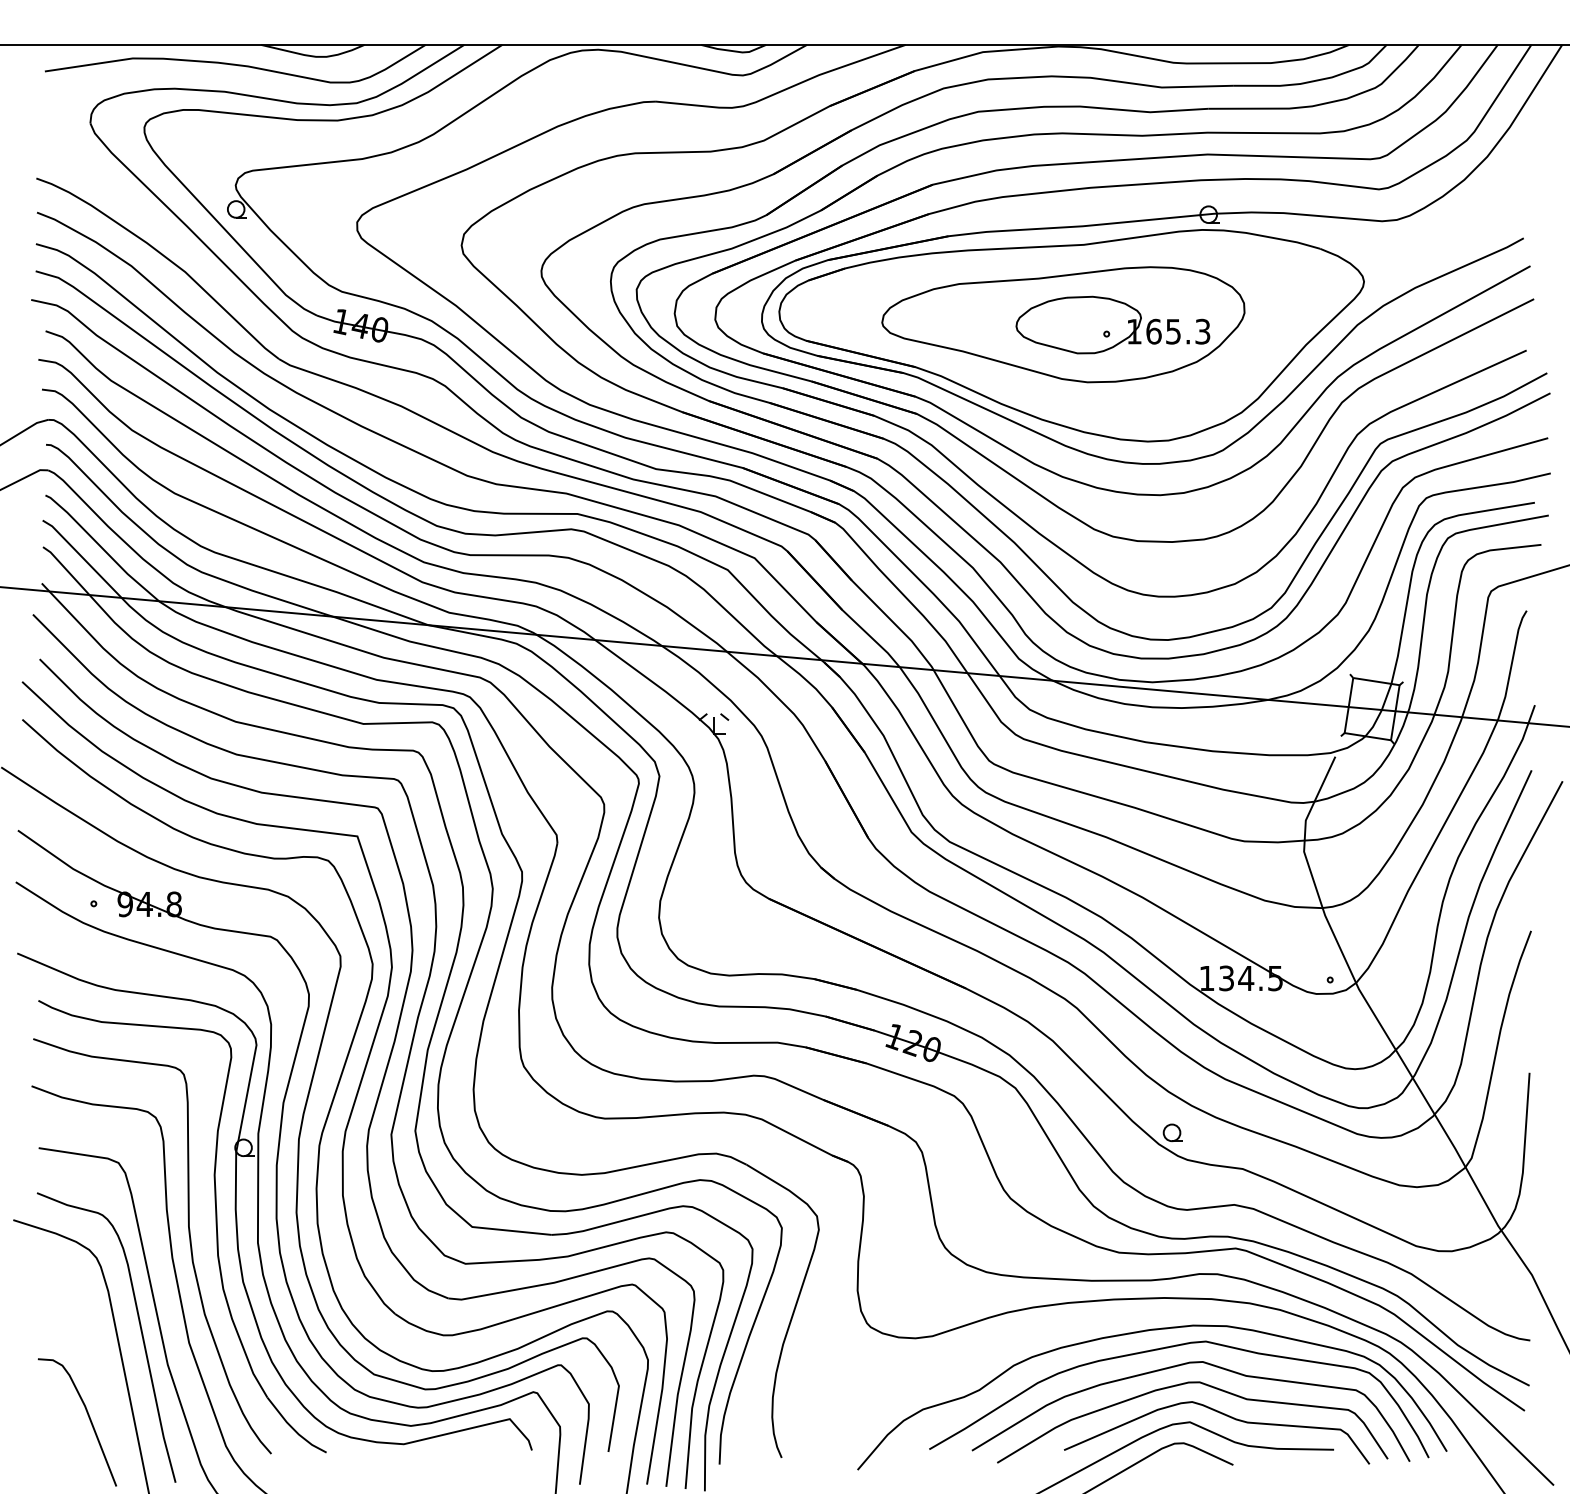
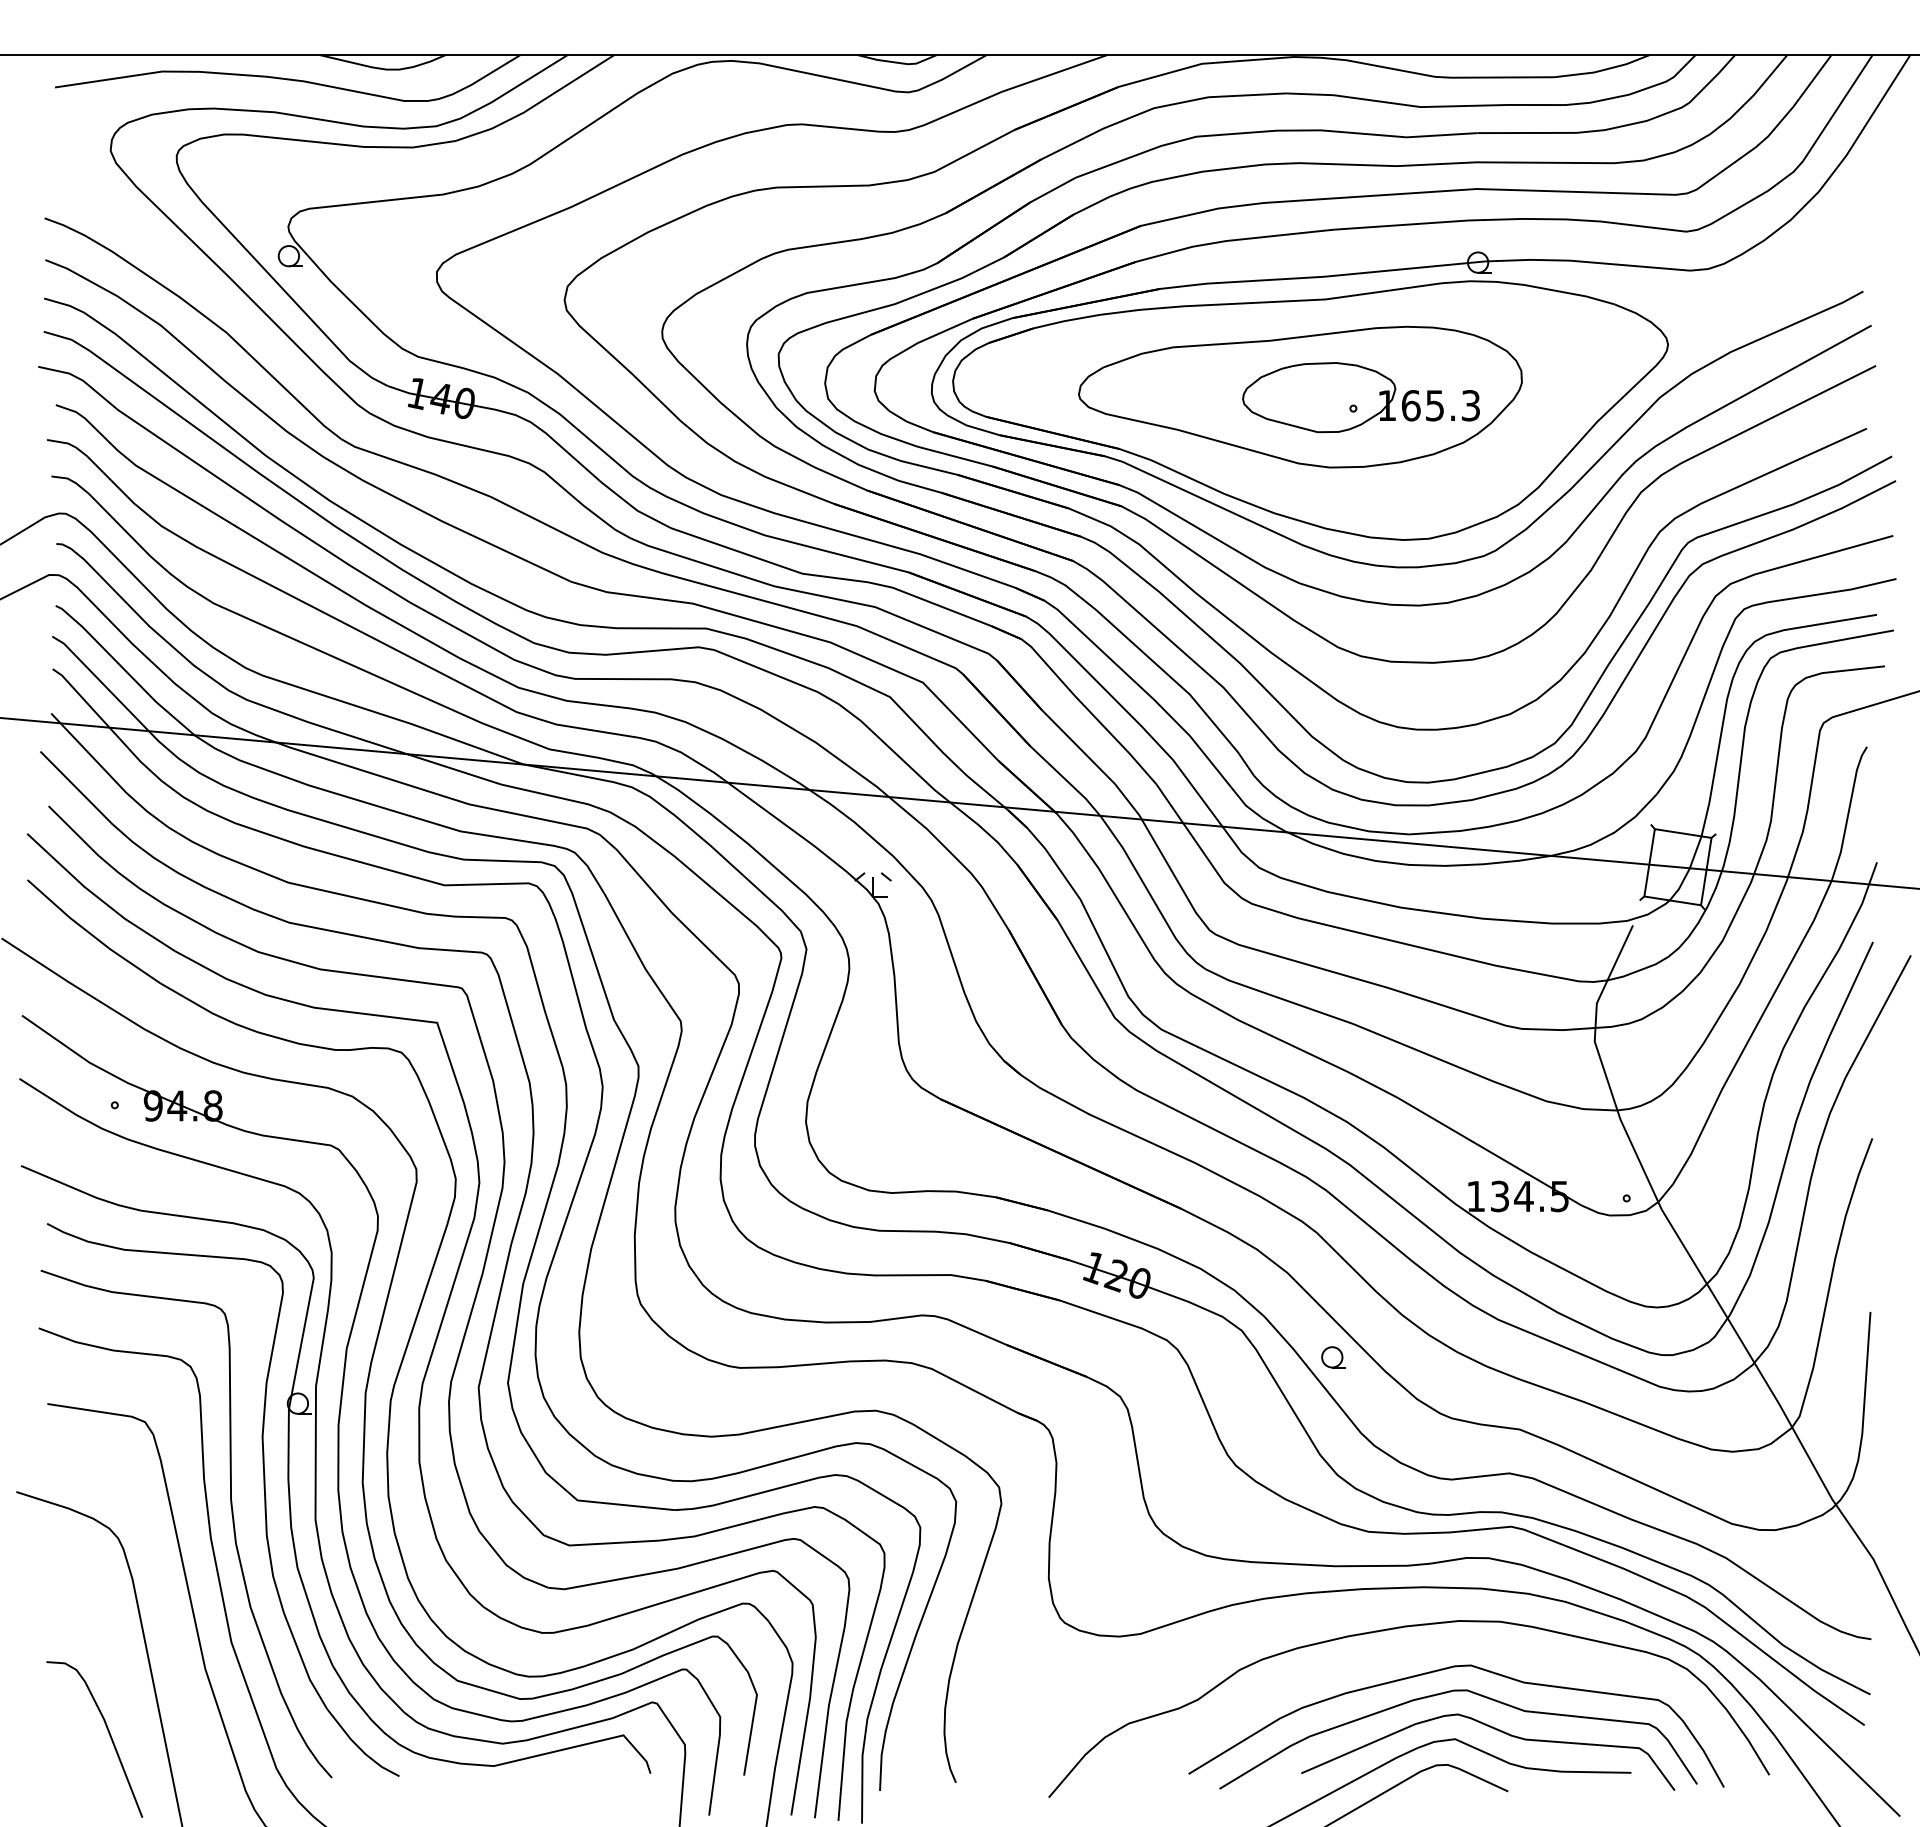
part: (1173, 1133) -> (1333, 1357), moved
curve: (140, 1332) -> (172, 1629), removed
curve: (1168, 1348) -> (1429, 1648), removed

